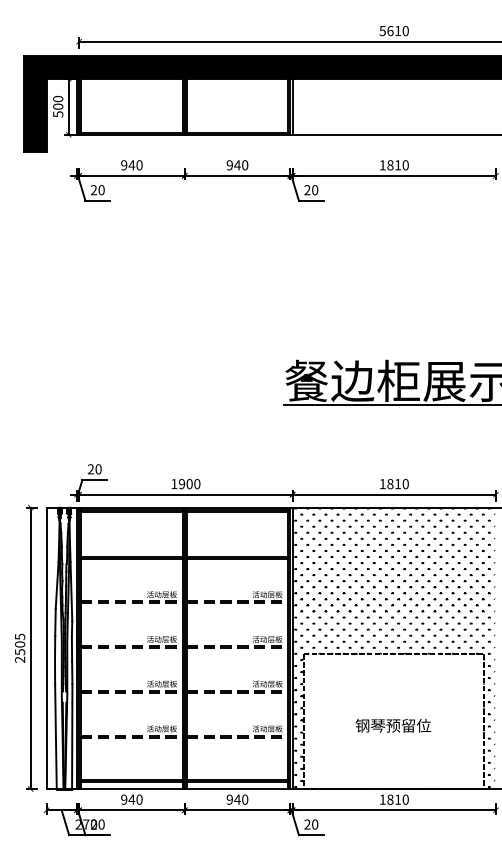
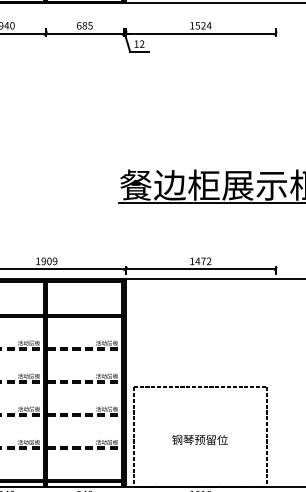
text: (237, 165) -> (84, 25), 940 -> 685
text: (398, 165) -> (203, 25), 1810 -> 1524
text: (311, 190) -> (139, 44), 20 -> 12
text: (197, 484) -> (55, 261), 1900 -> 1909
text: (397, 484) -> (203, 261), 1810 -> 1472
hatch: (394, 647) -> (200, 382), removed

